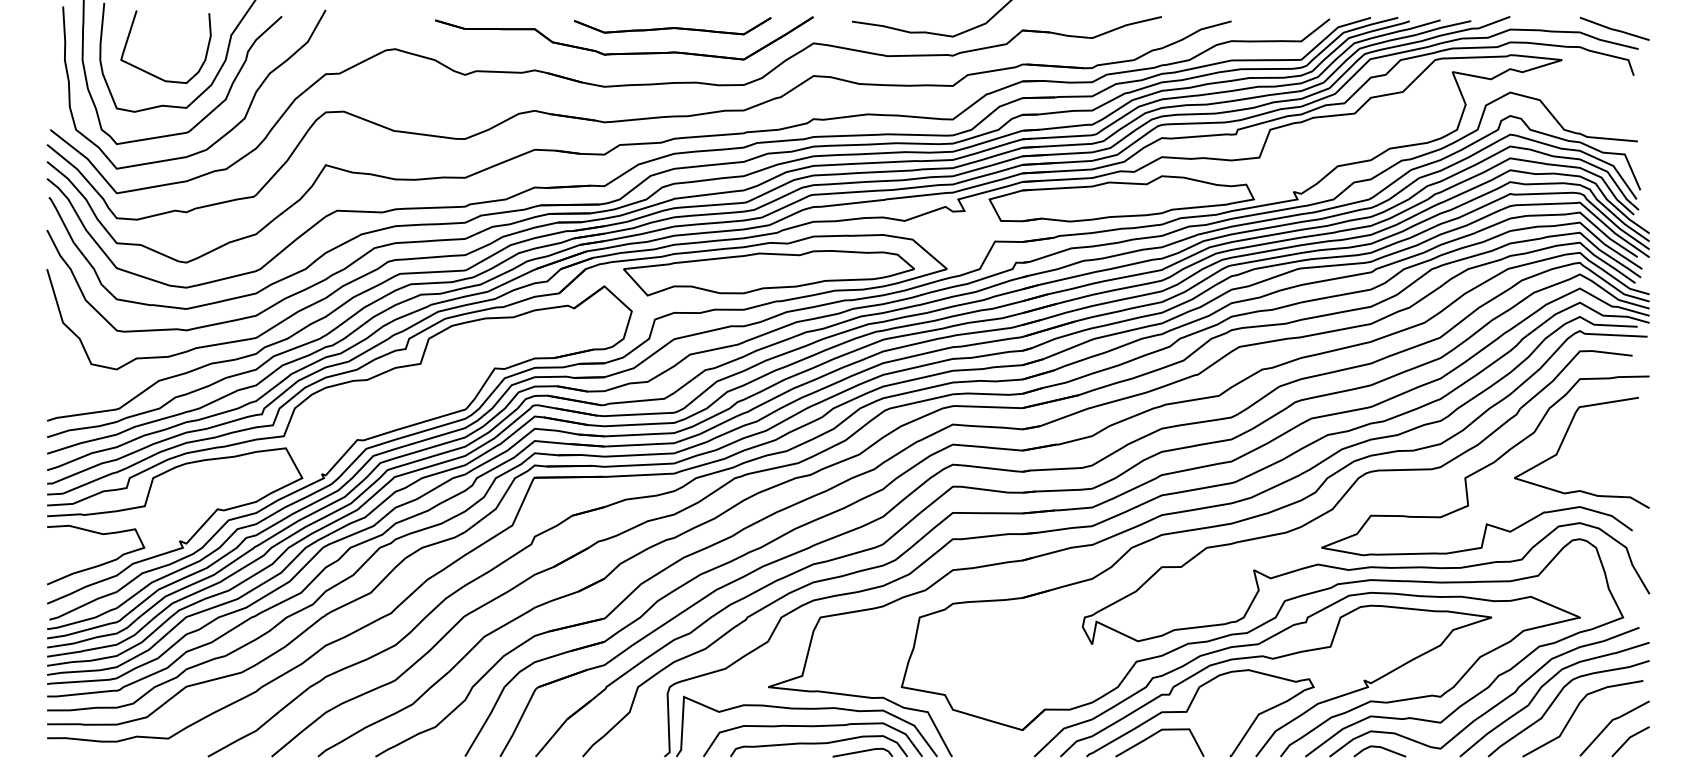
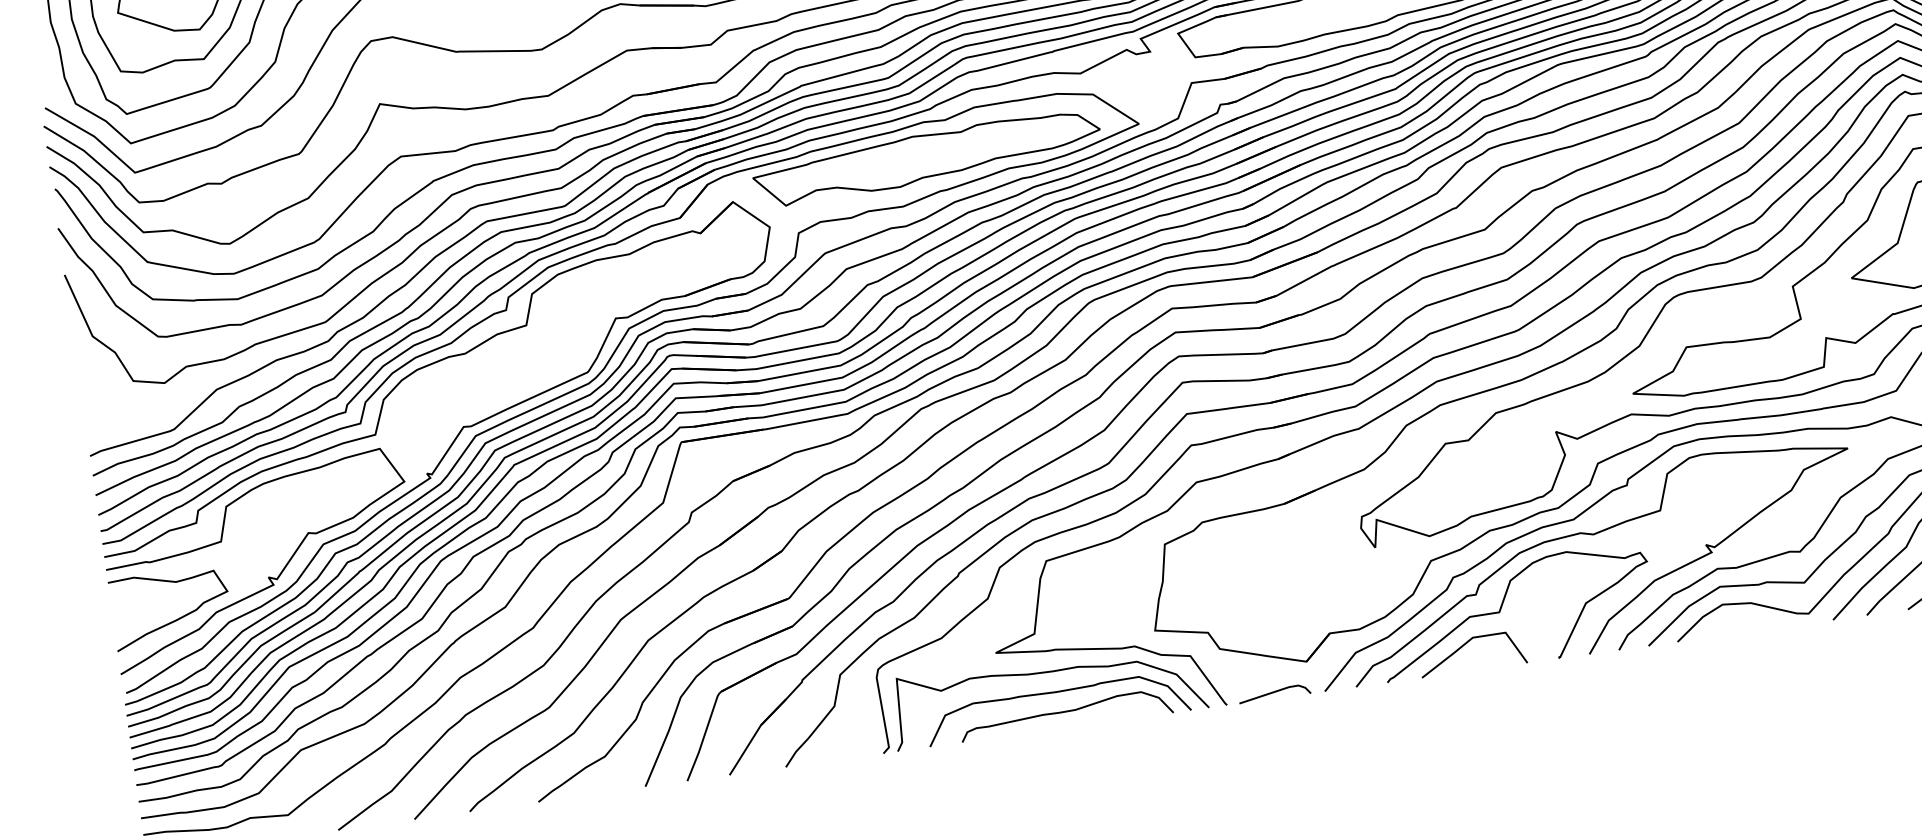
line: (1380, 748) -> (1736, 623), removed
line: (862, 752) -> (1274, 693), moved

